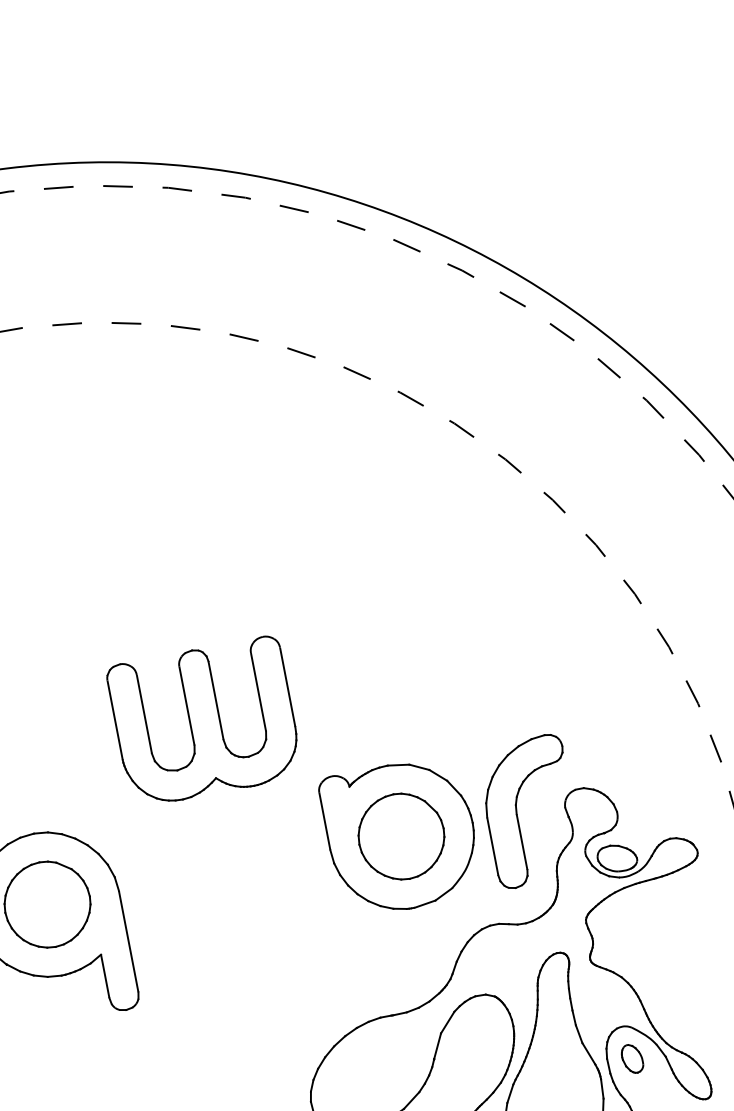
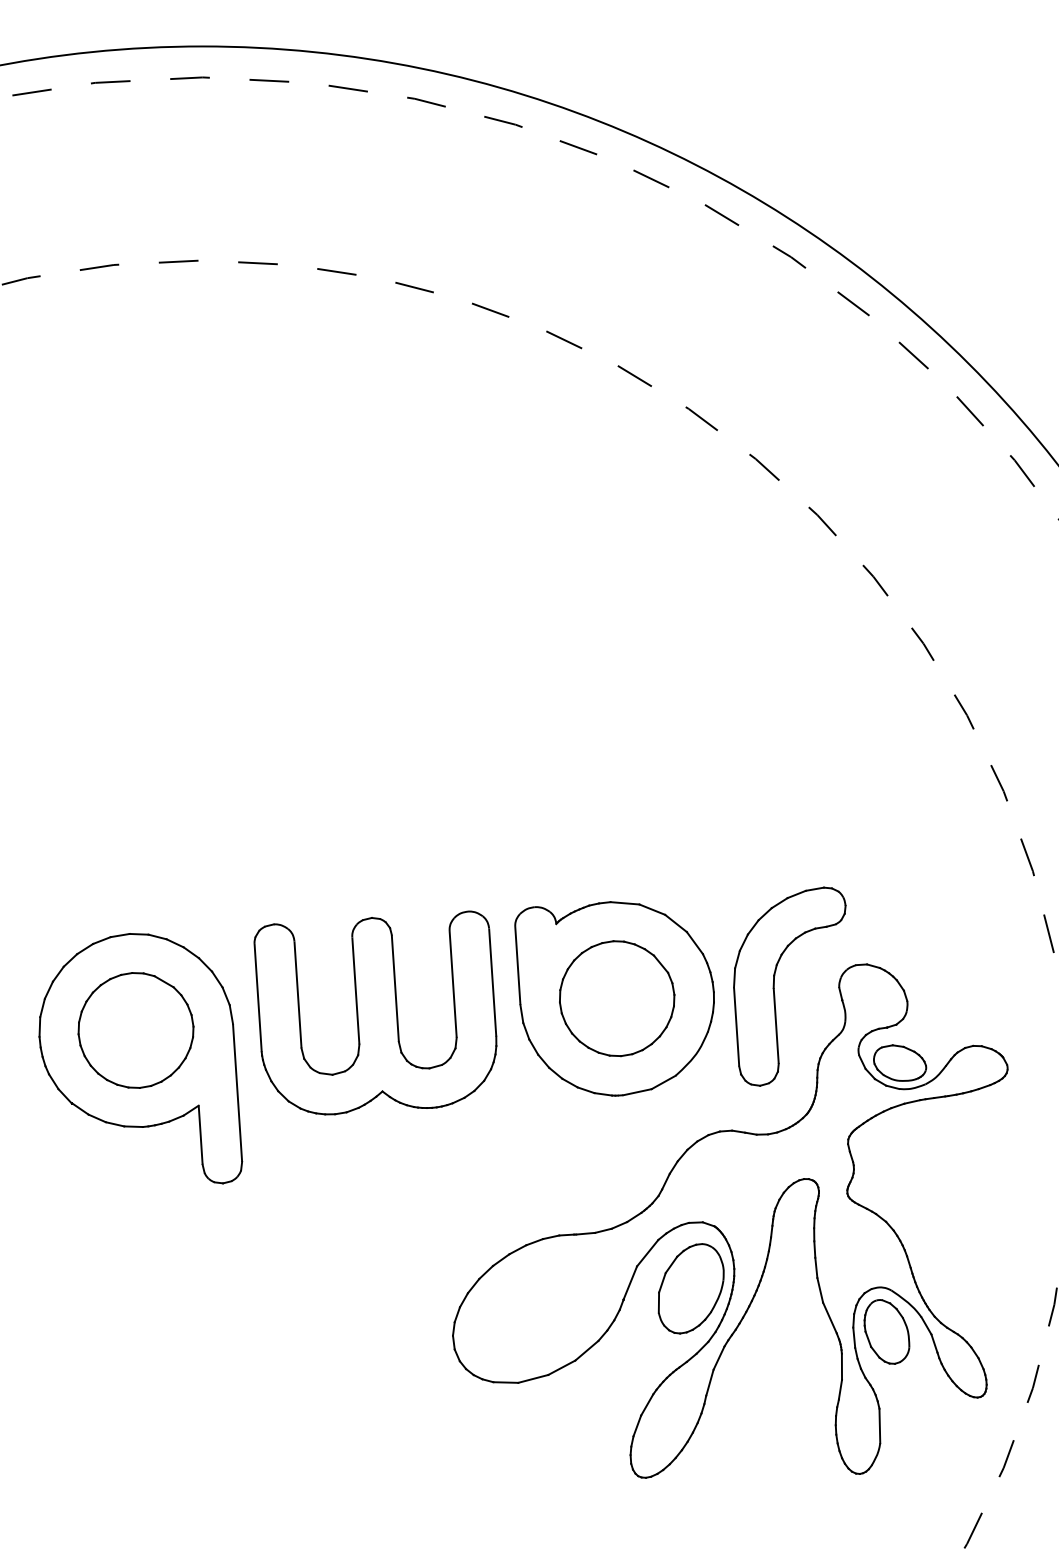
part: (203, 720) -> (375, 1012), moved
part: (482, 1044) -> (690, 1288), added
part: (632, 1058) -> (886, 1331), size x1.67

